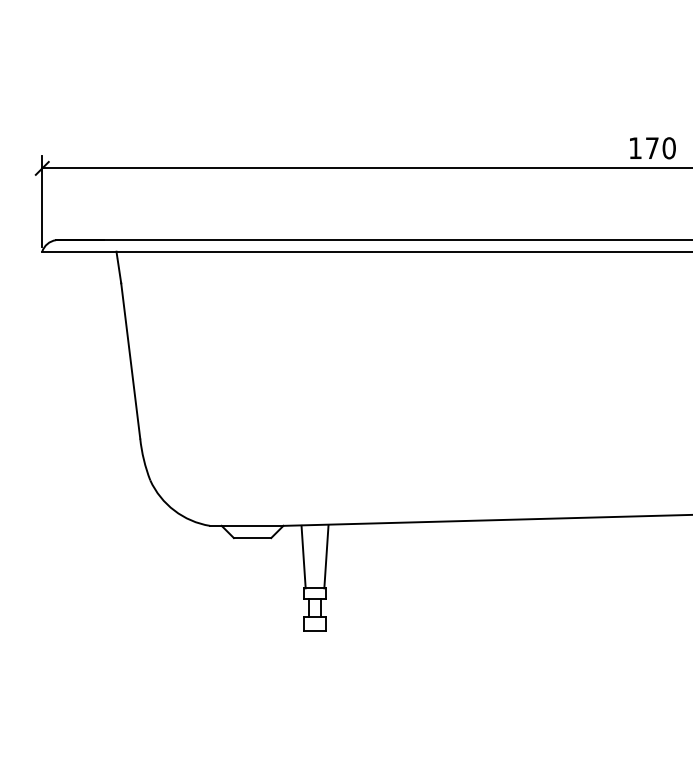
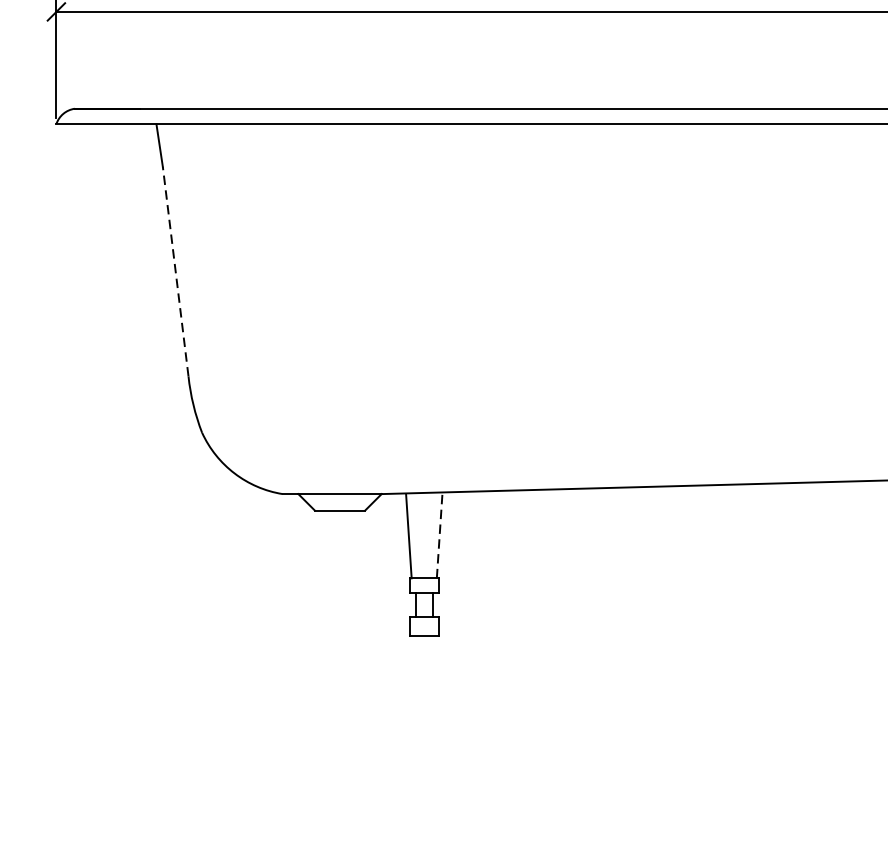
line: (130, 360) -> (175, 271), solid -> dashed
line: (326, 556) -> (439, 535), solid -> dashed

